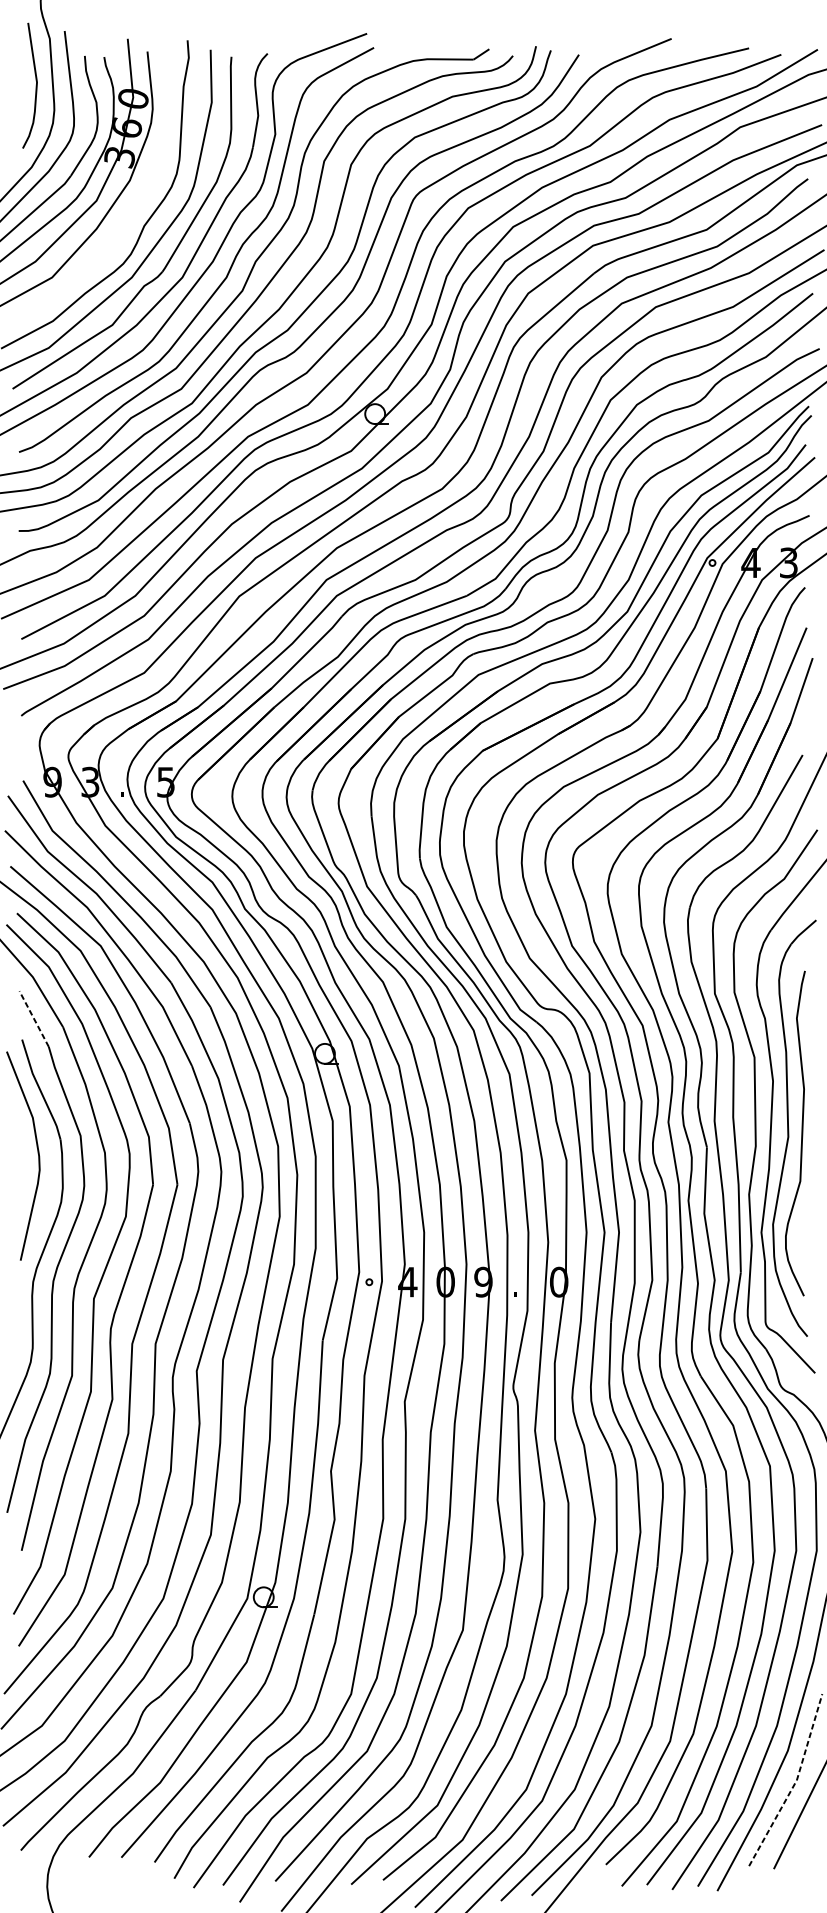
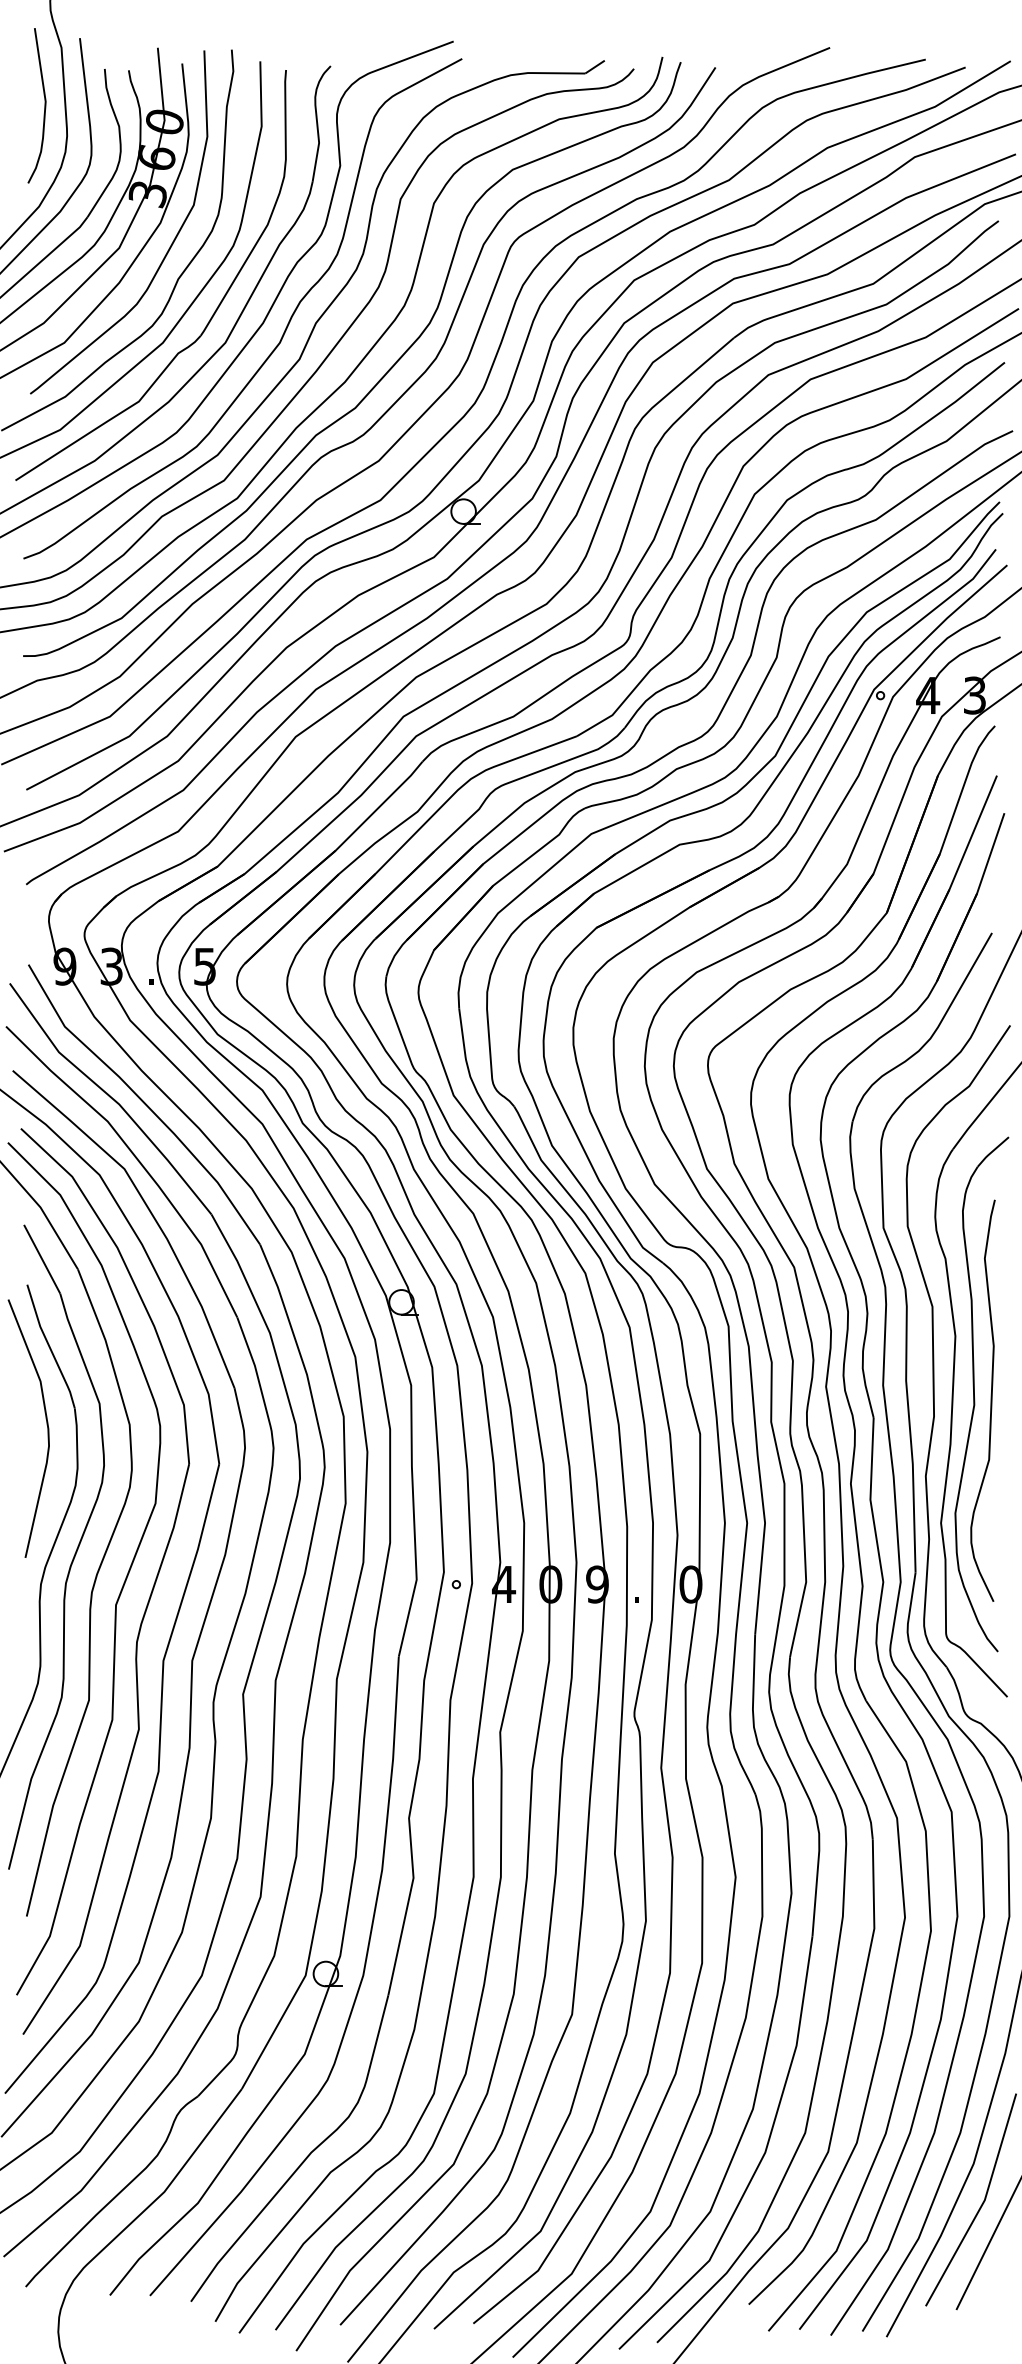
curve: (137, 199) -> (169, 246), added
line: (34, 1019) -> (42, 1259), dashed -> solid
line: (794, 1782) -> (982, 2203), dashed -> solid

